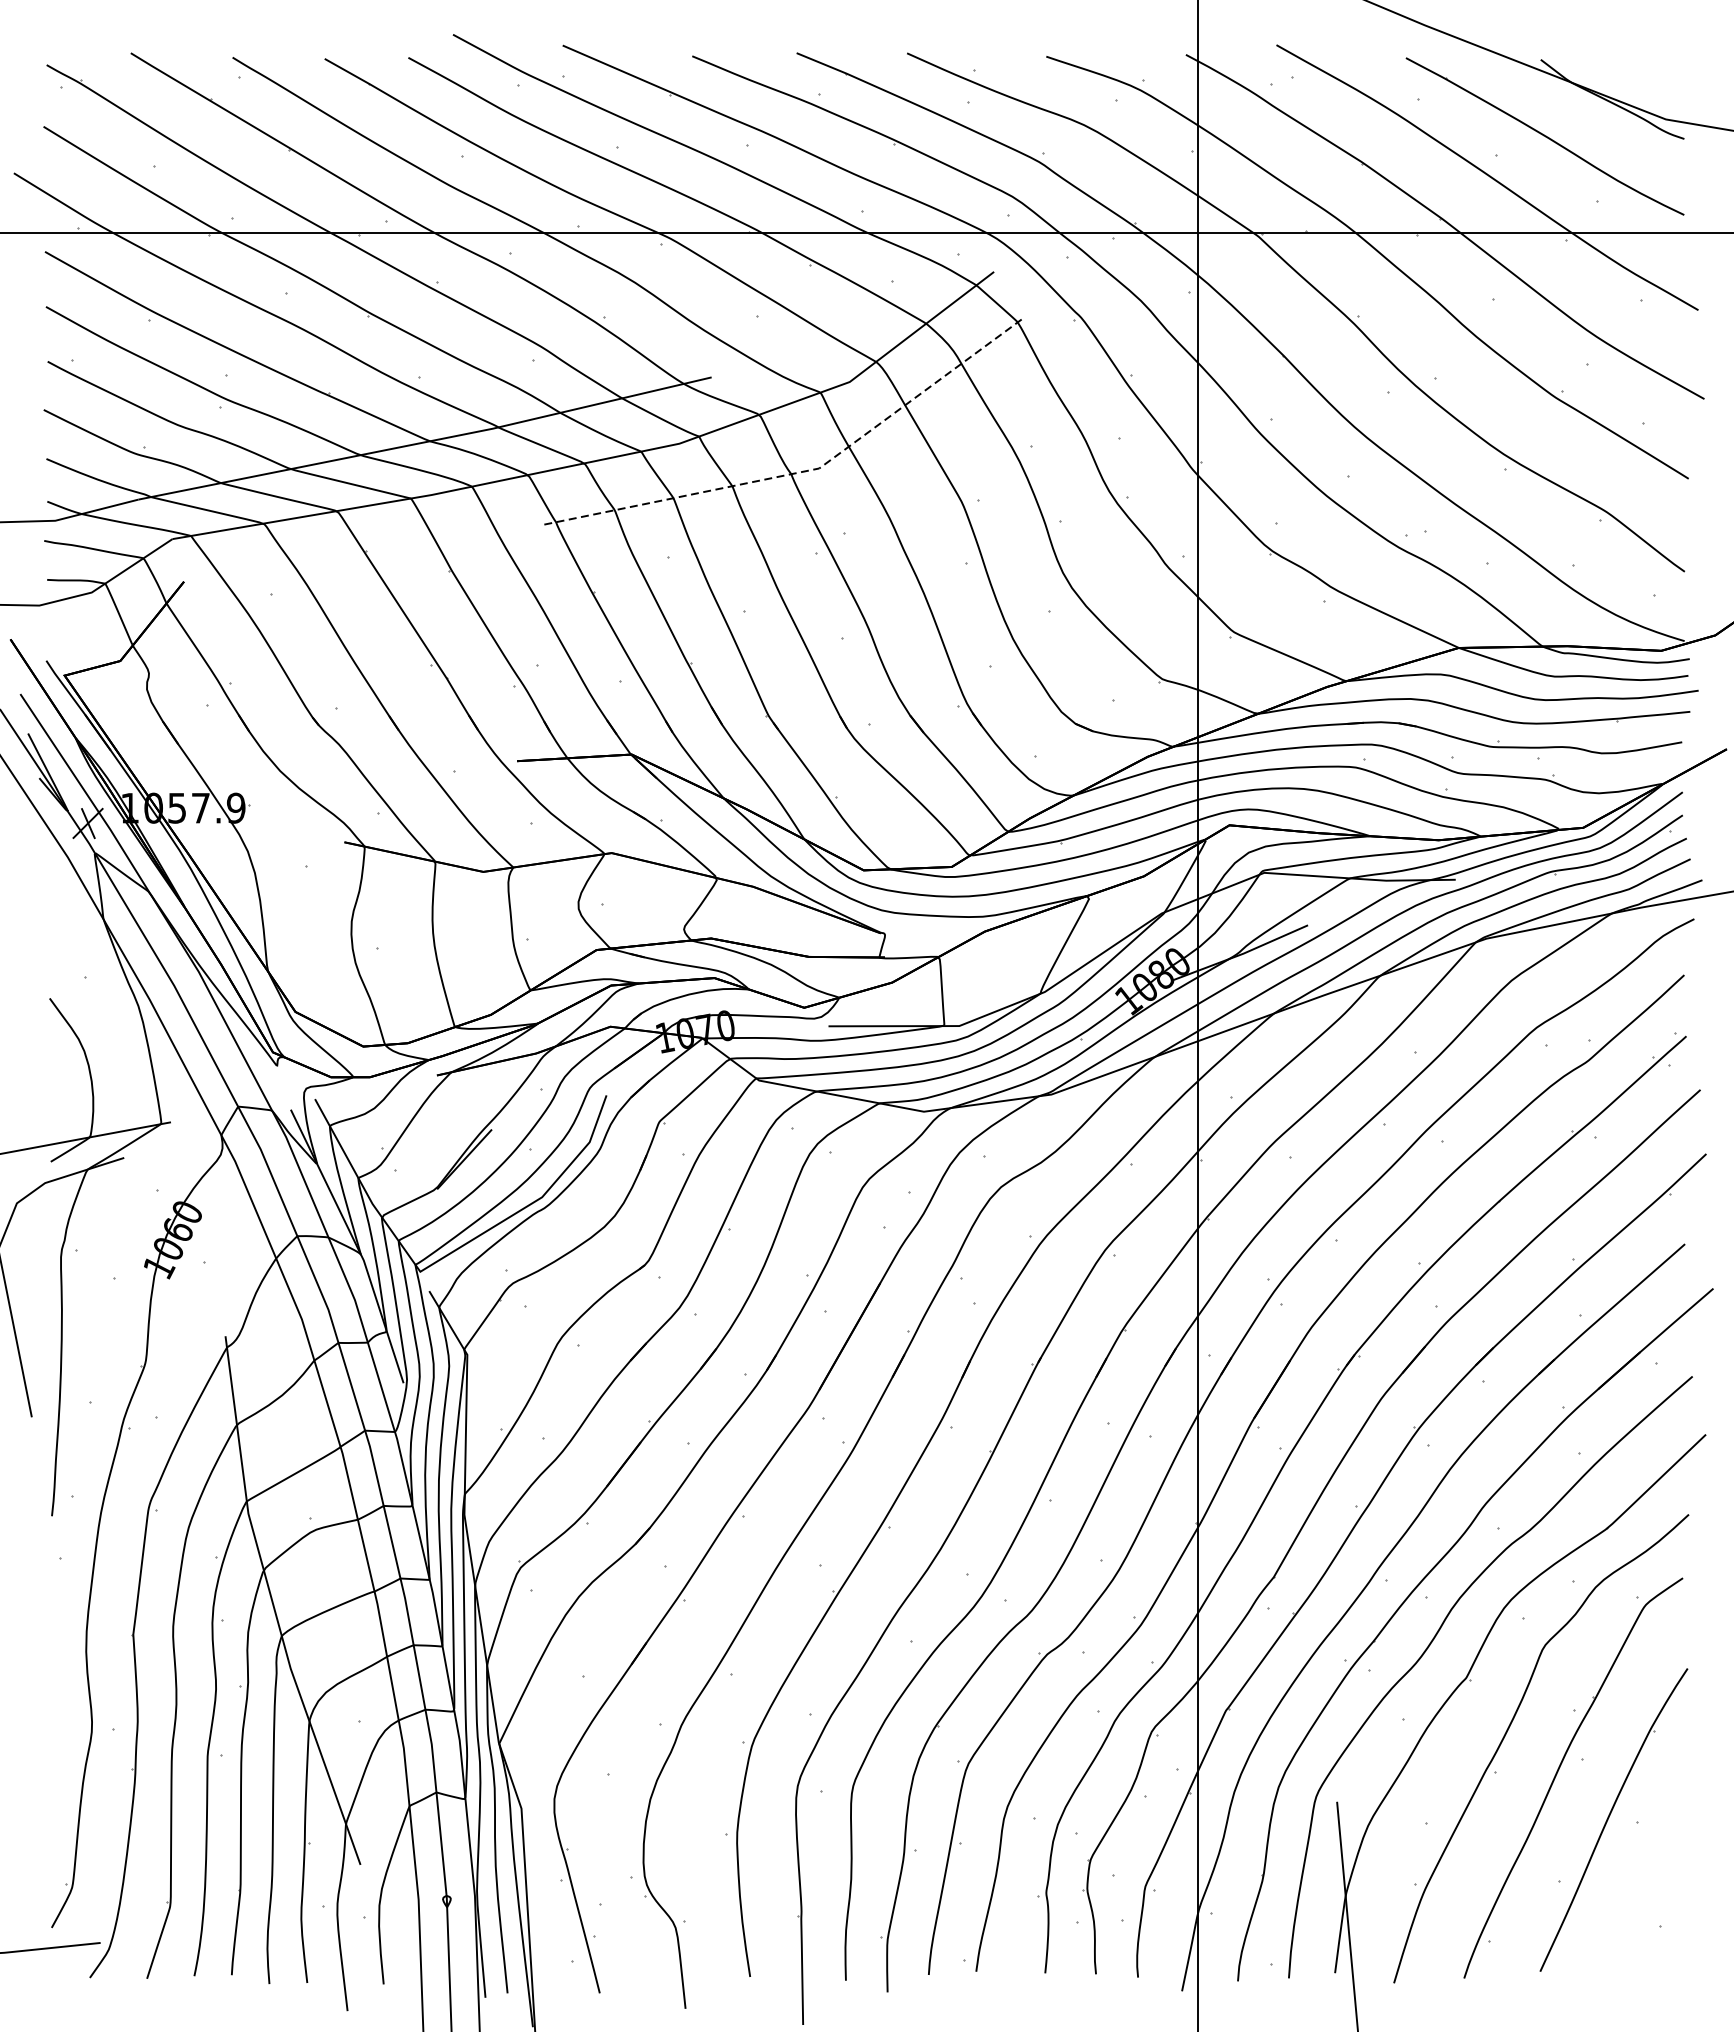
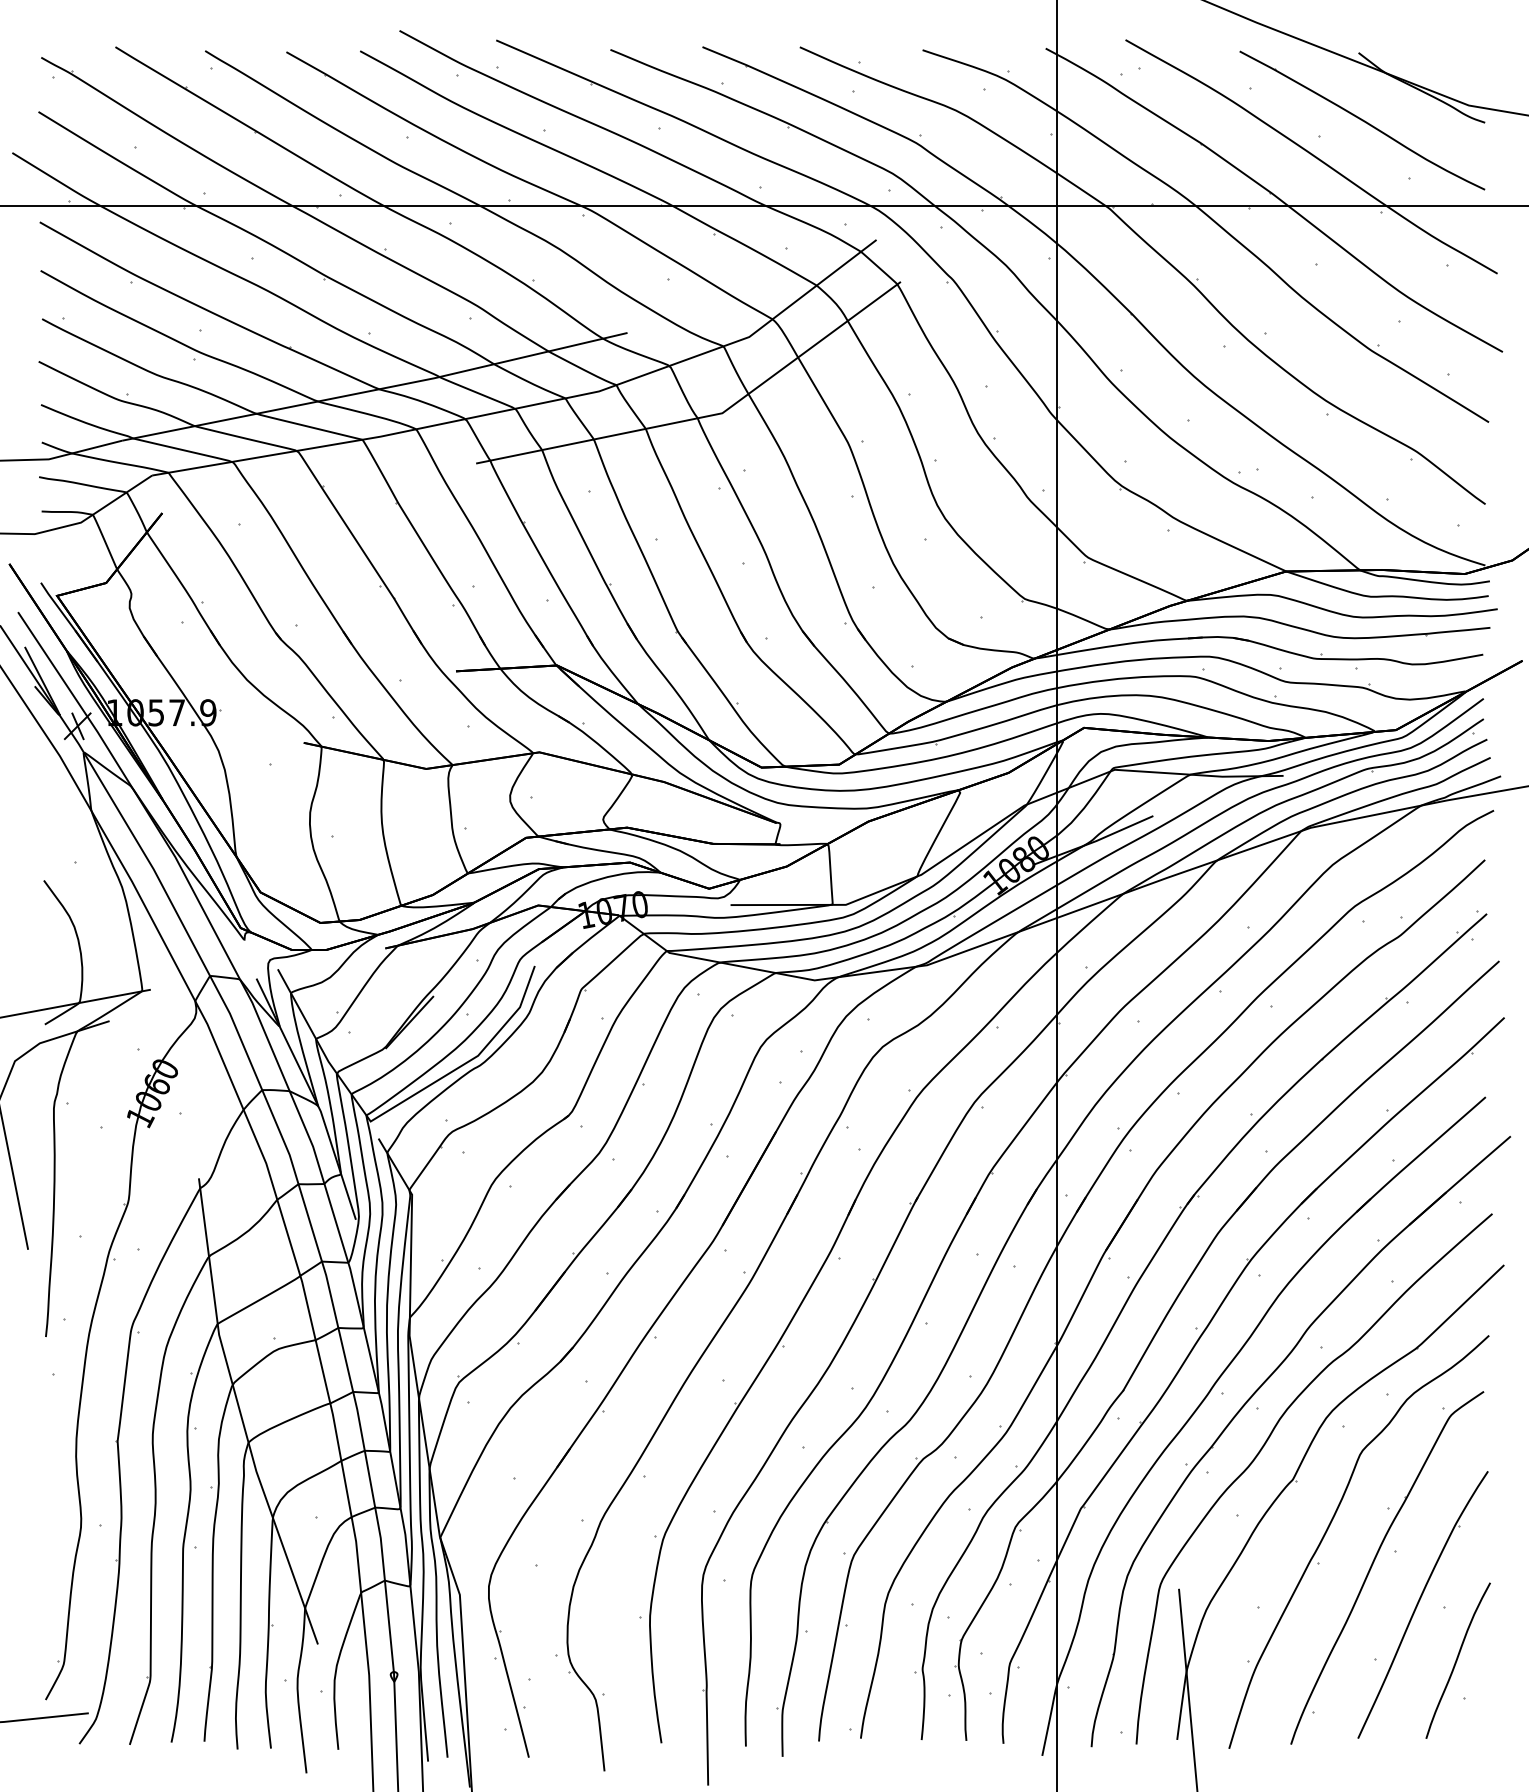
line: (802, 472) -> (707, 416), dashed -> solid
curve: (1653, 1883) -> (1457, 1660), added

